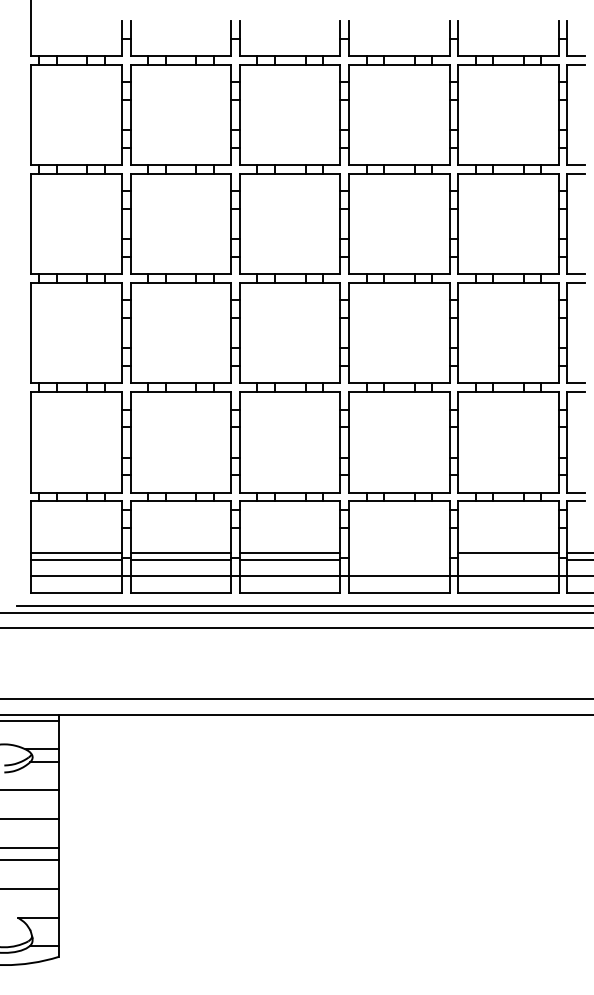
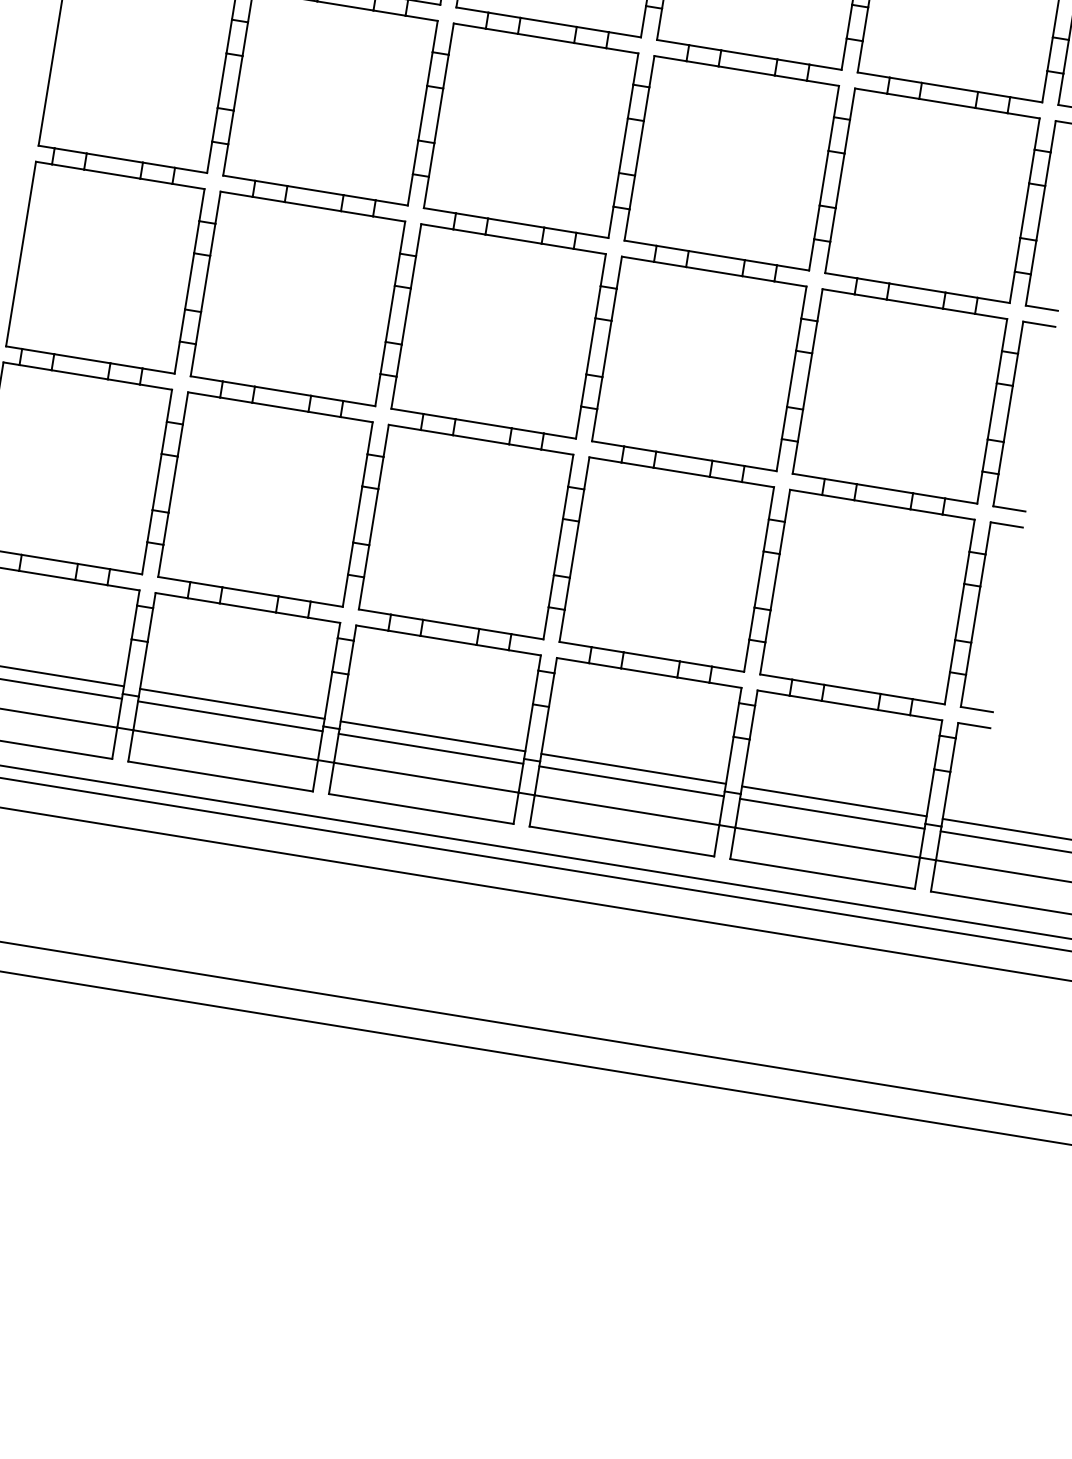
line: (399, 553) -> (633, 769), added
line: (399, 560) -> (631, 781), added
line: (508, 560) -> (832, 814), added

